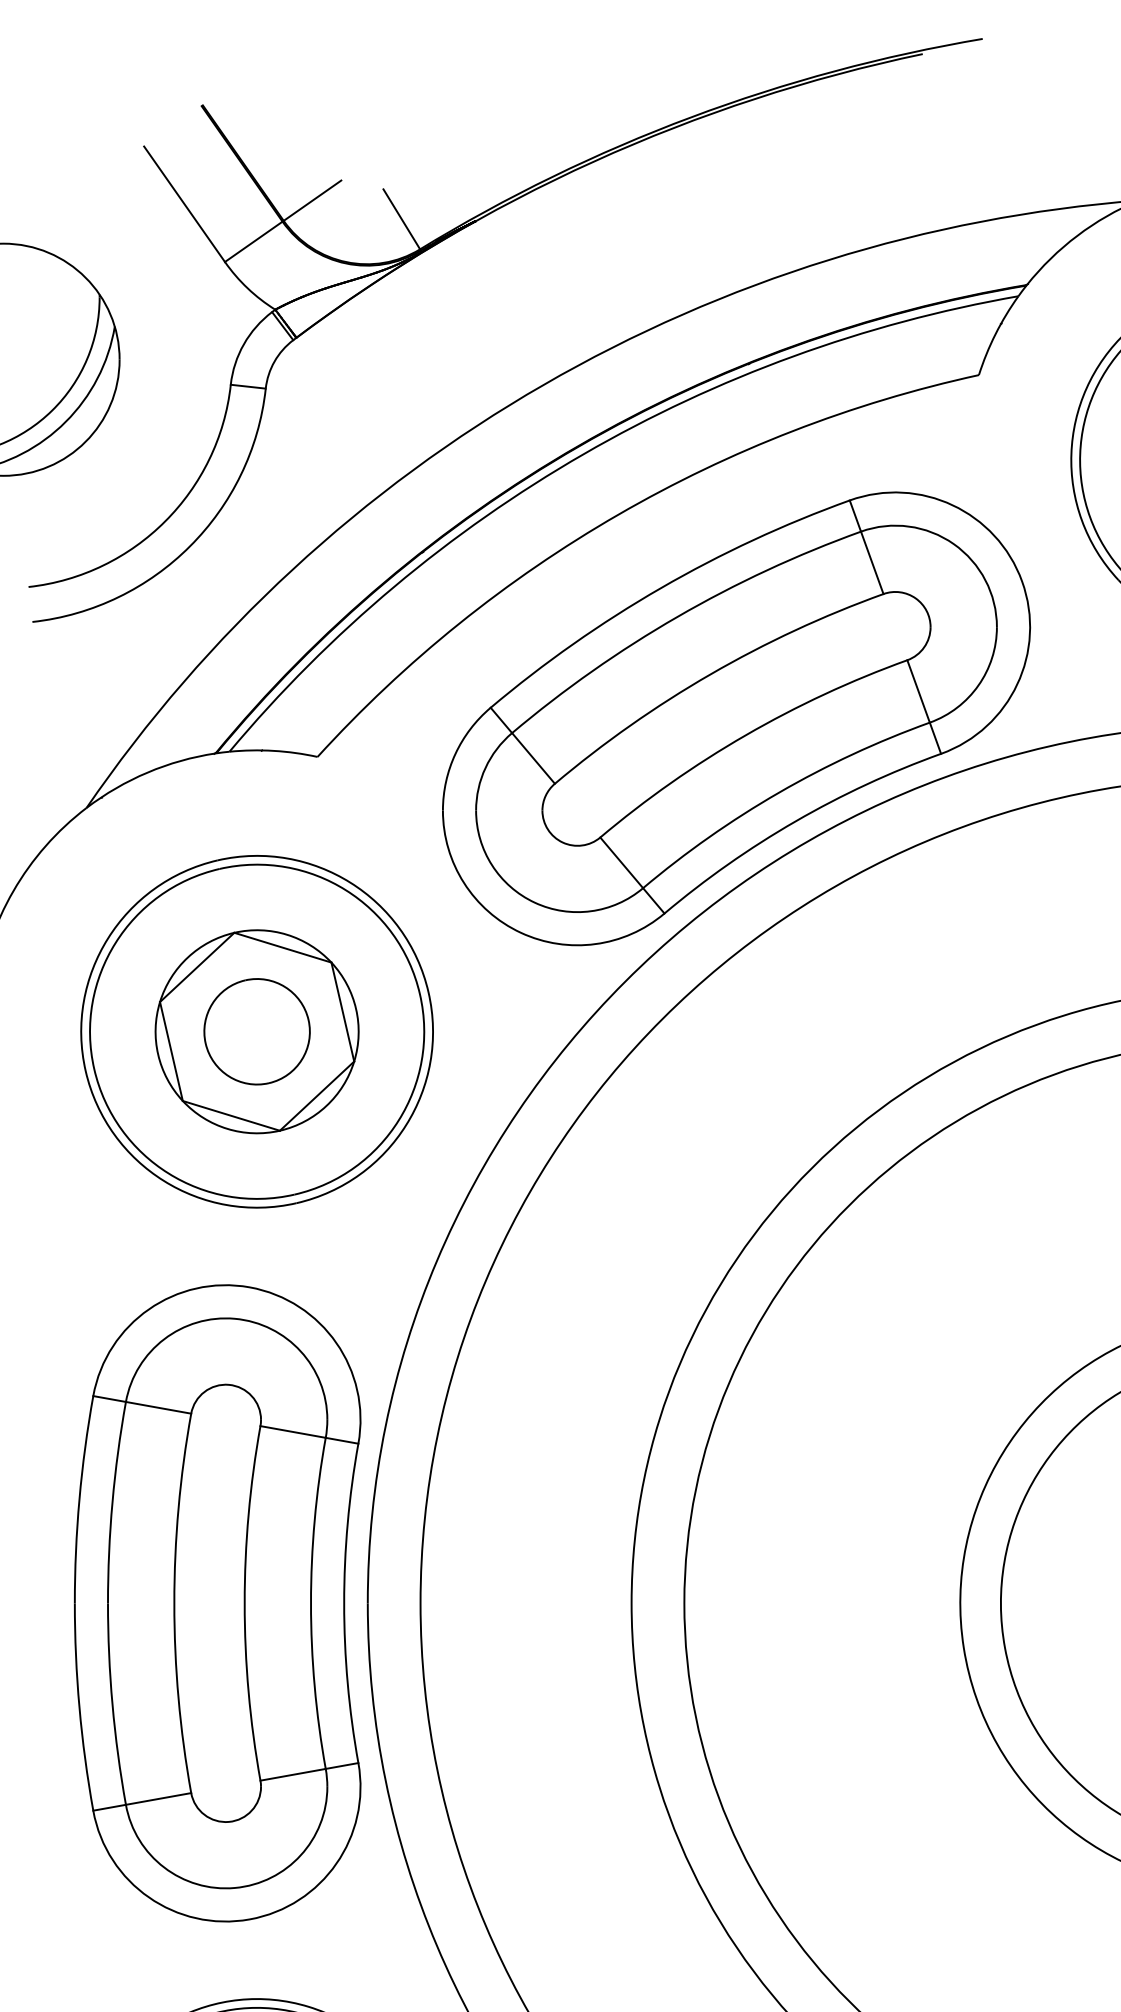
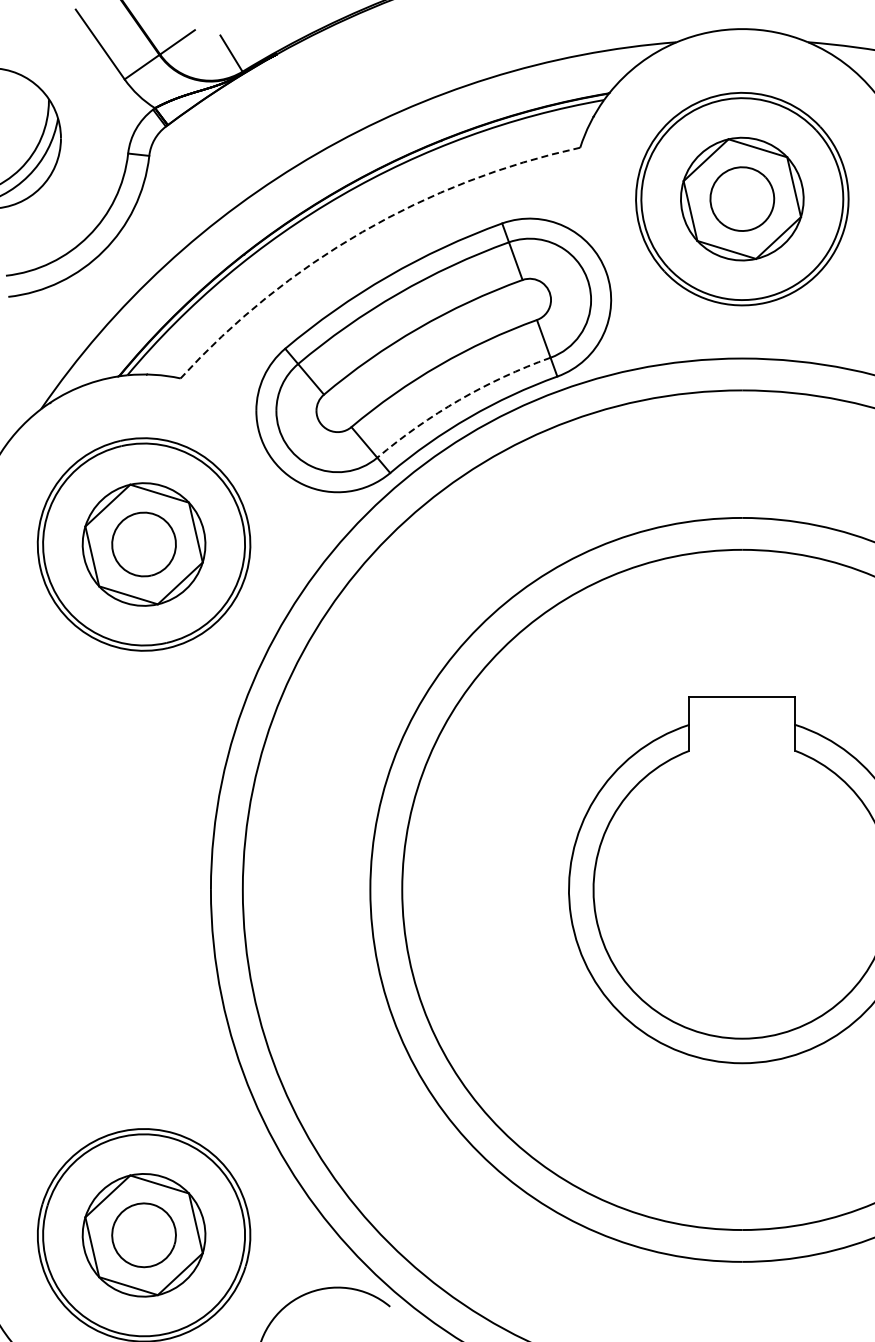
arc: (618, 515) -> (362, 232), solid -> dashed
arc: (779, 793) -> (459, 400), solid -> dashed
part: (218, 1602) -> (120, 889), removed

